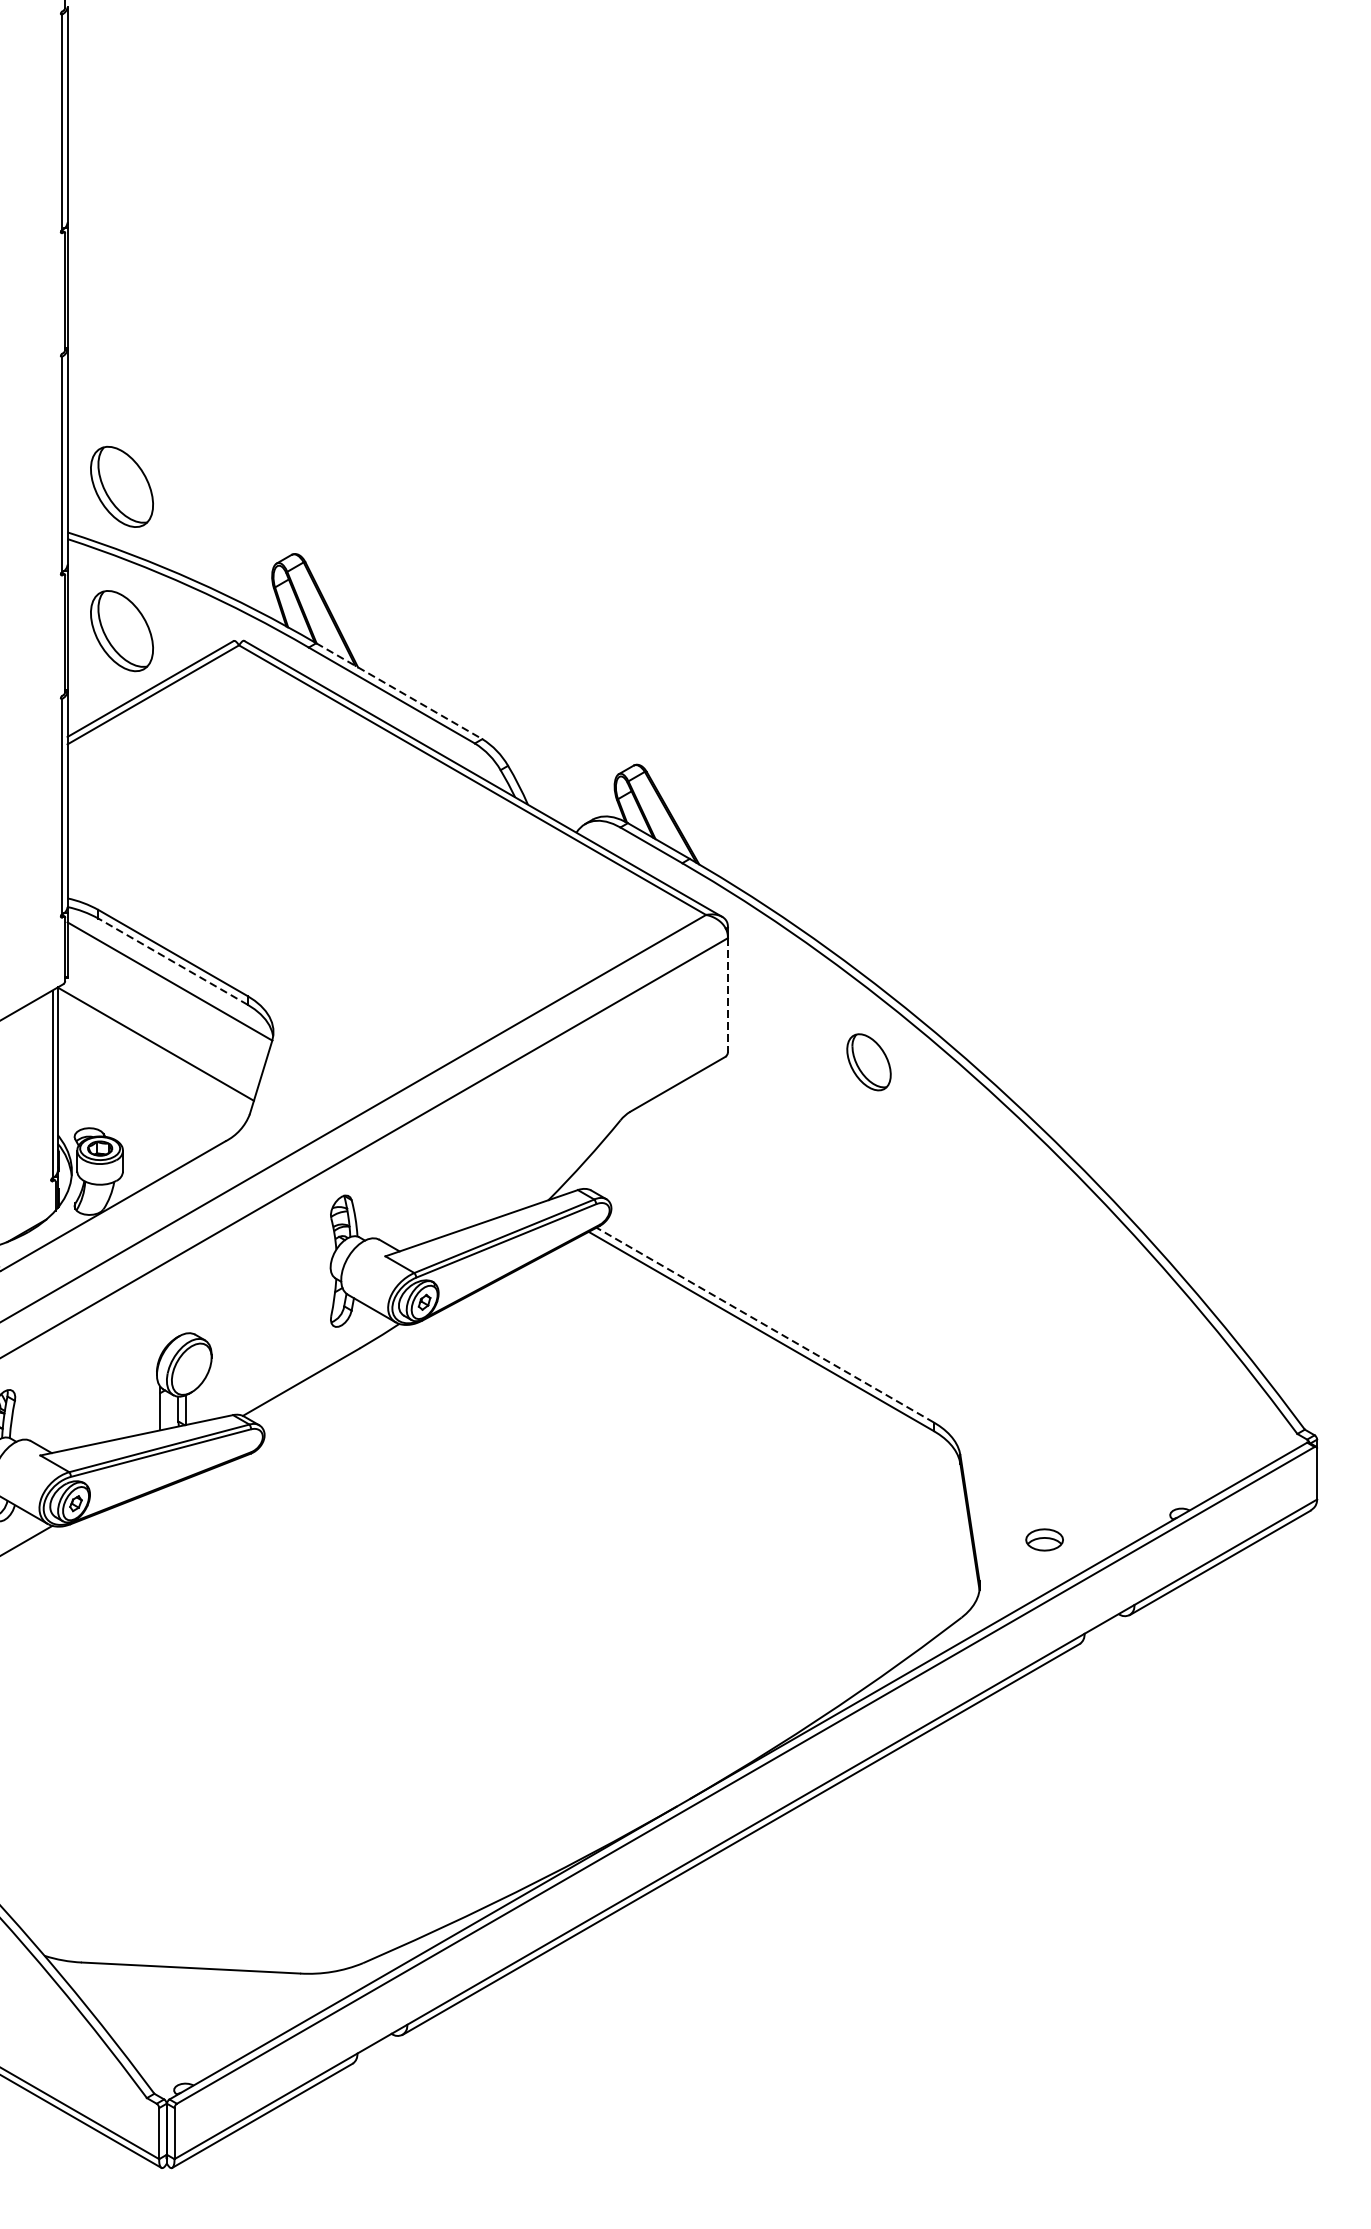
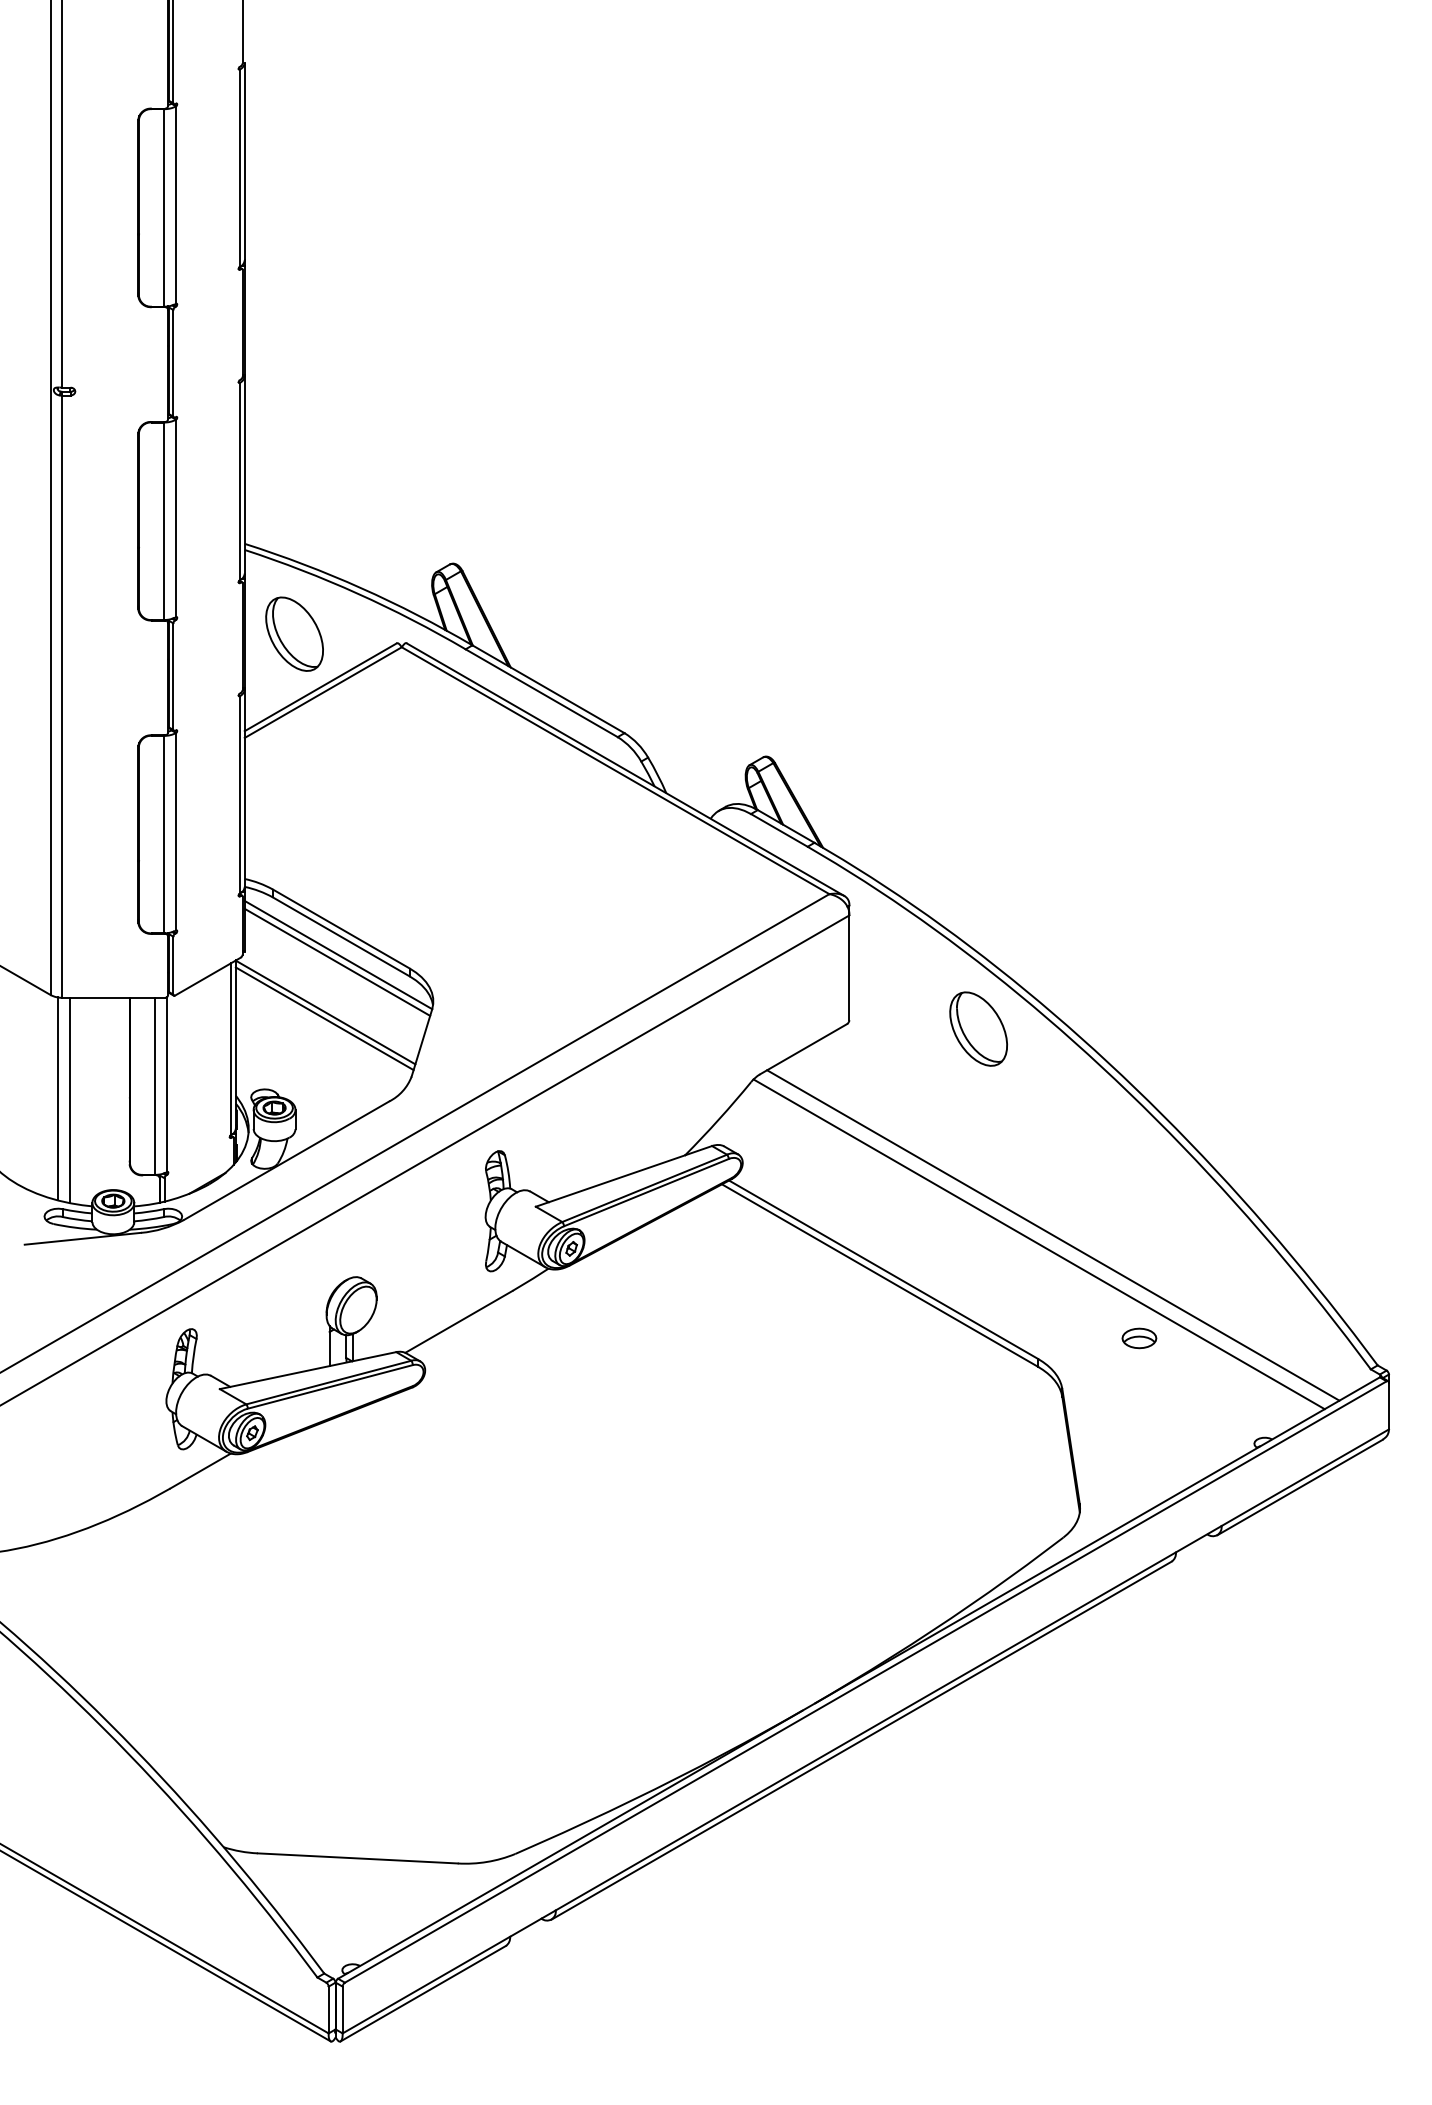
part: (121, 486) -> (294, 501), removed
line: (399, 691) -> (548, 689), dashed -> solid
line: (173, 961) -> (341, 936), dashed -> solid
line: (168, 988) -> (337, 961), added
line: (728, 996) -> (849, 968), dashed -> solid
line: (154, 1050) -> (324, 1018), added
part: (868, 1061) -> (978, 1028), size x1.43
line: (950, 1287) -> (1053, 1235), added
line: (934, 1297) -> (1038, 1244), added
line: (765, 1324) -> (883, 1269), dashed -> solid
part: (1044, 1540) -> (1139, 1338), moved

